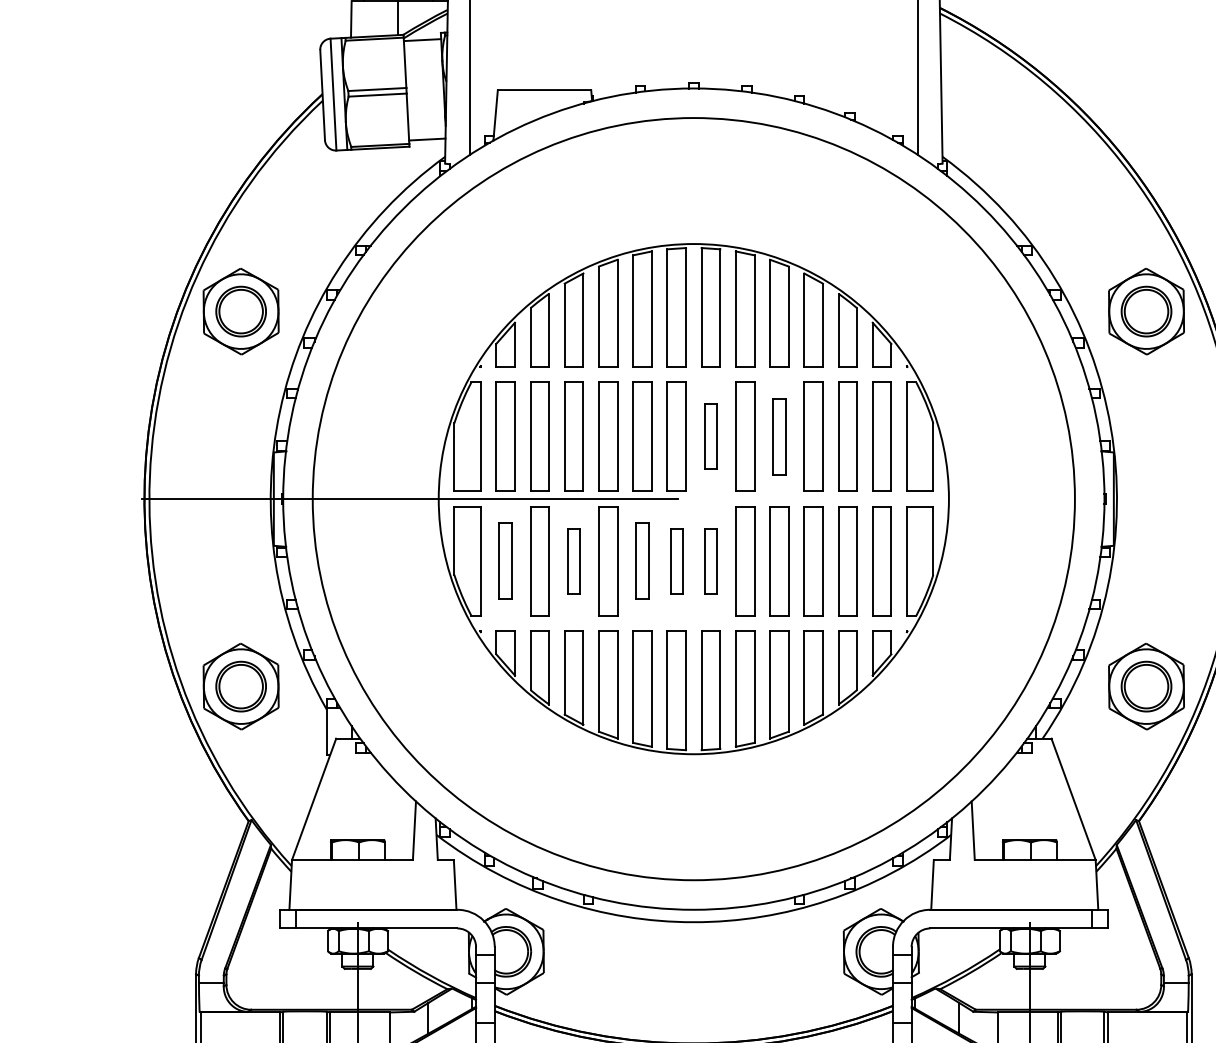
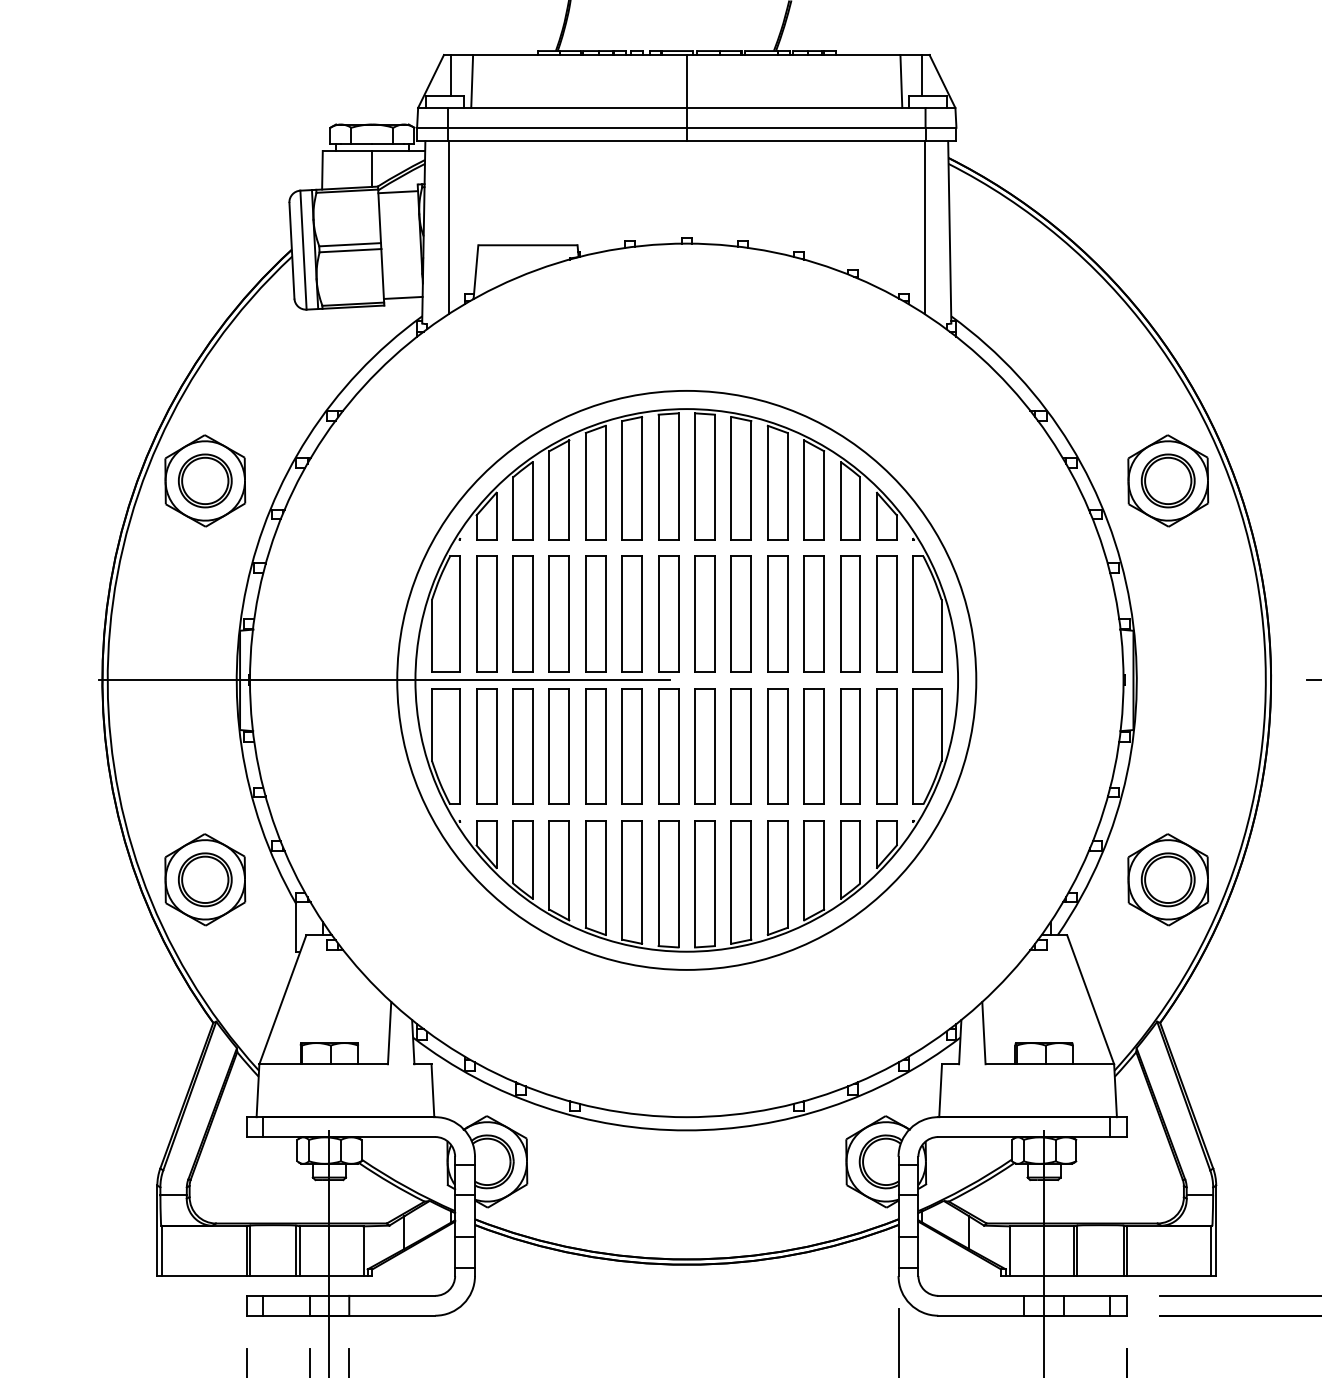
part: (710, 436) -> (704, 613), size x1.67
part: (779, 436) -> (777, 613), size x1.43
circle: (693, 498) -> (686, 679), size x0.71
part: (505, 561) -> (486, 746), size x1.43
part: (573, 561) -> (558, 746), size x1.67
part: (641, 561) -> (631, 746), size x1.43
part: (676, 561) -> (668, 746), size x1.67
part: (710, 561) -> (704, 746), size x1.67

